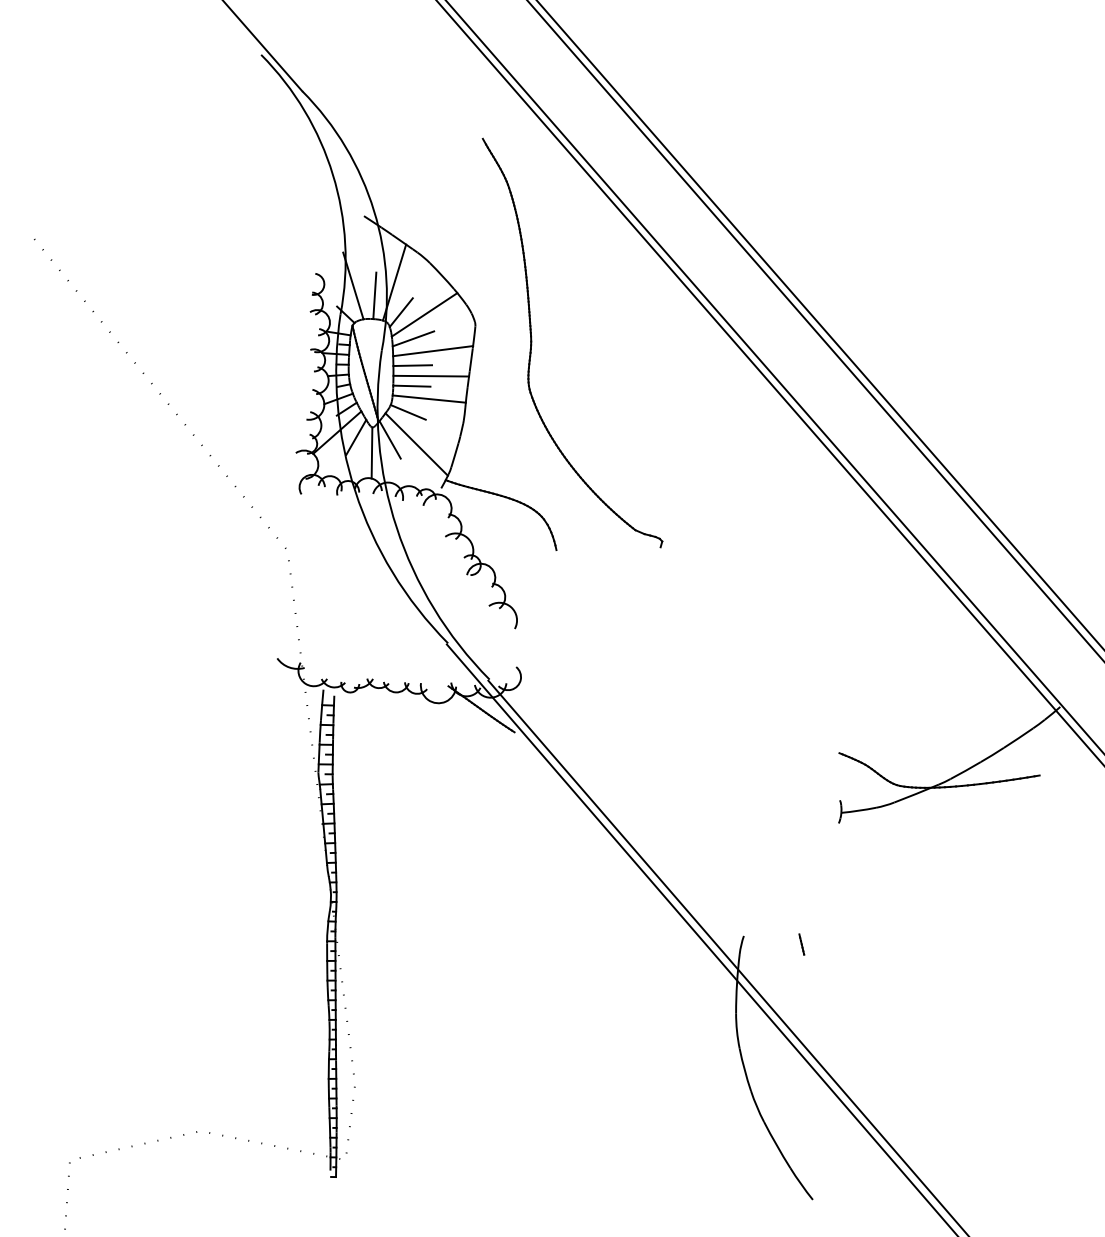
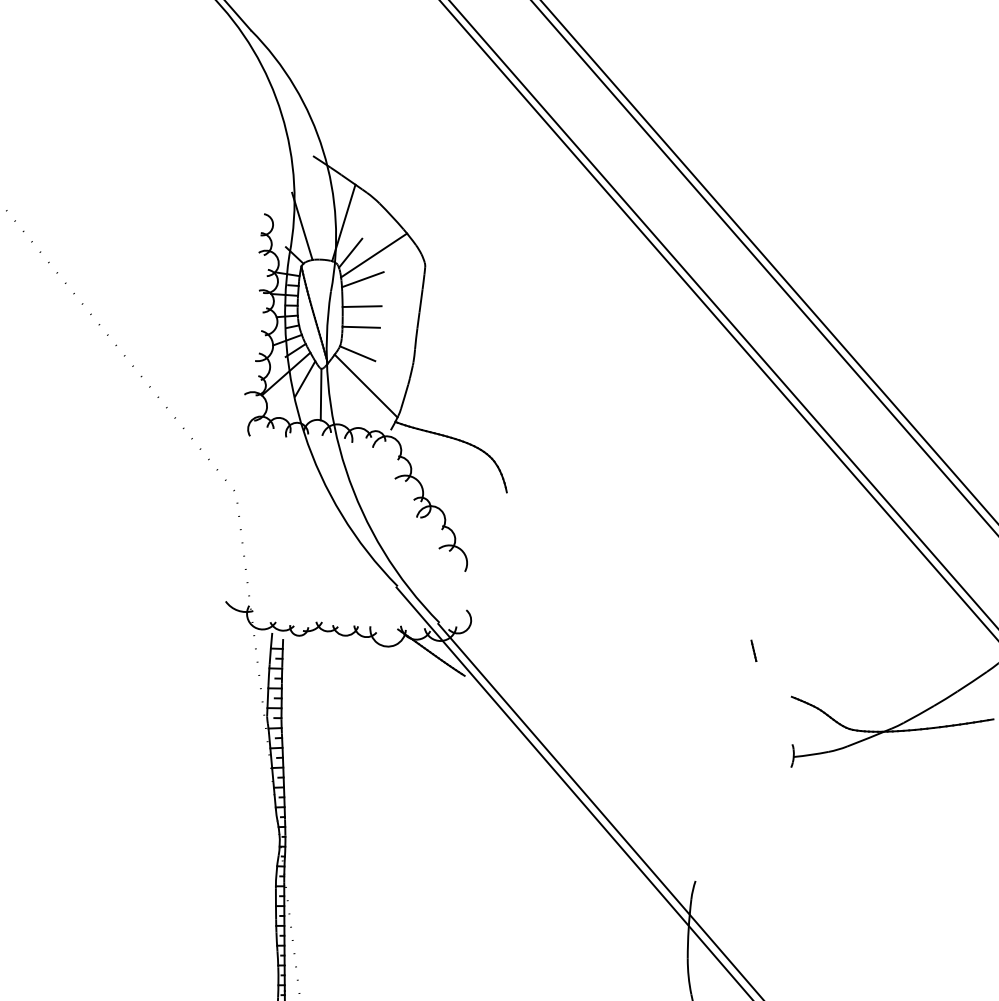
line: (374, 295) -> (323, 236), removed
part: (532, 342) -> (482, 283), removed
line: (433, 351) -> (383, 292), removed
line: (431, 375) -> (381, 316), removed
line: (428, 398) -> (377, 339), removed
line: (389, 439) -> (338, 381), removed
line: (801, 944) -> (753, 650), moved

